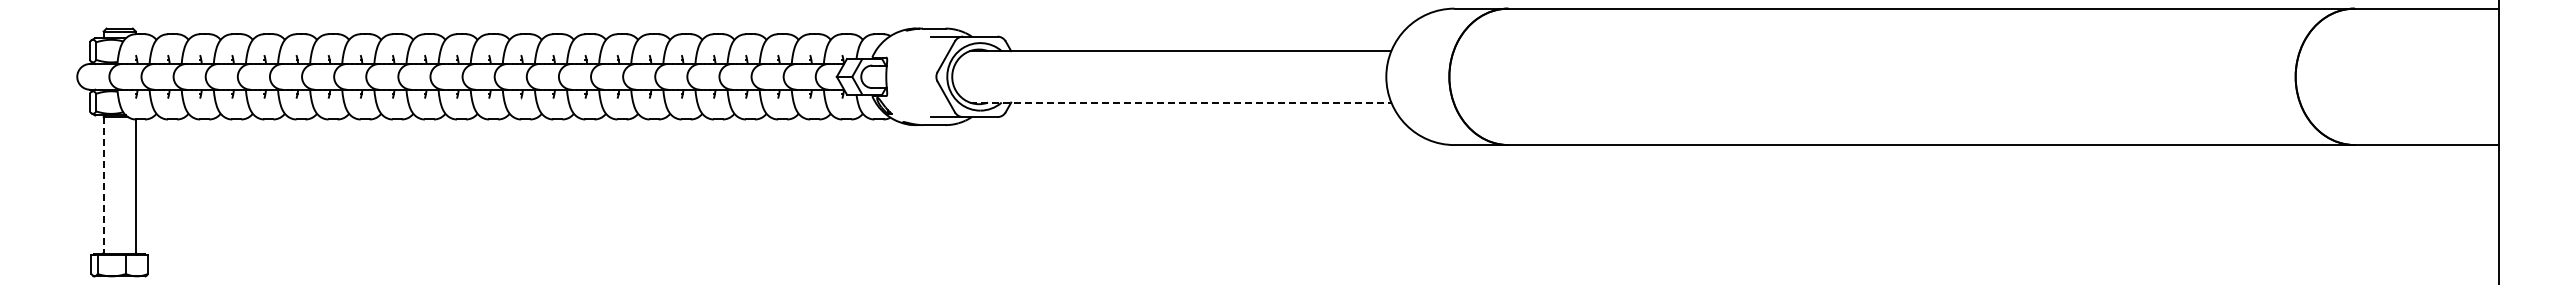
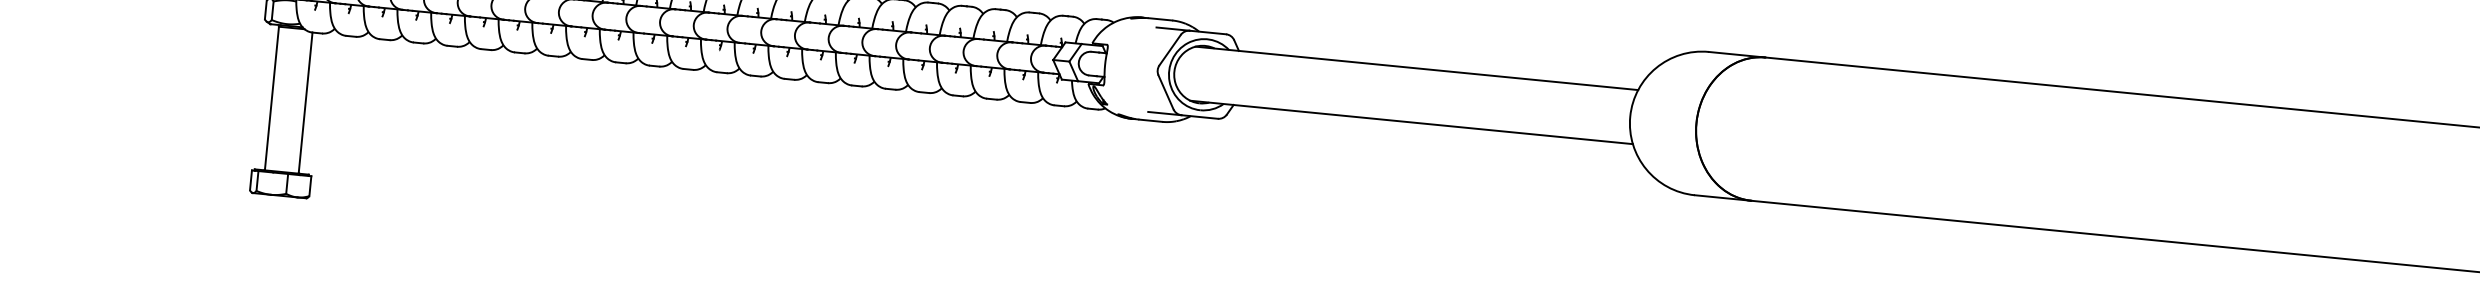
line: (1180, 102) -> (1411, 122), dashed -> solid
line: (103, 184) -> (271, 97), dashed -> solid

